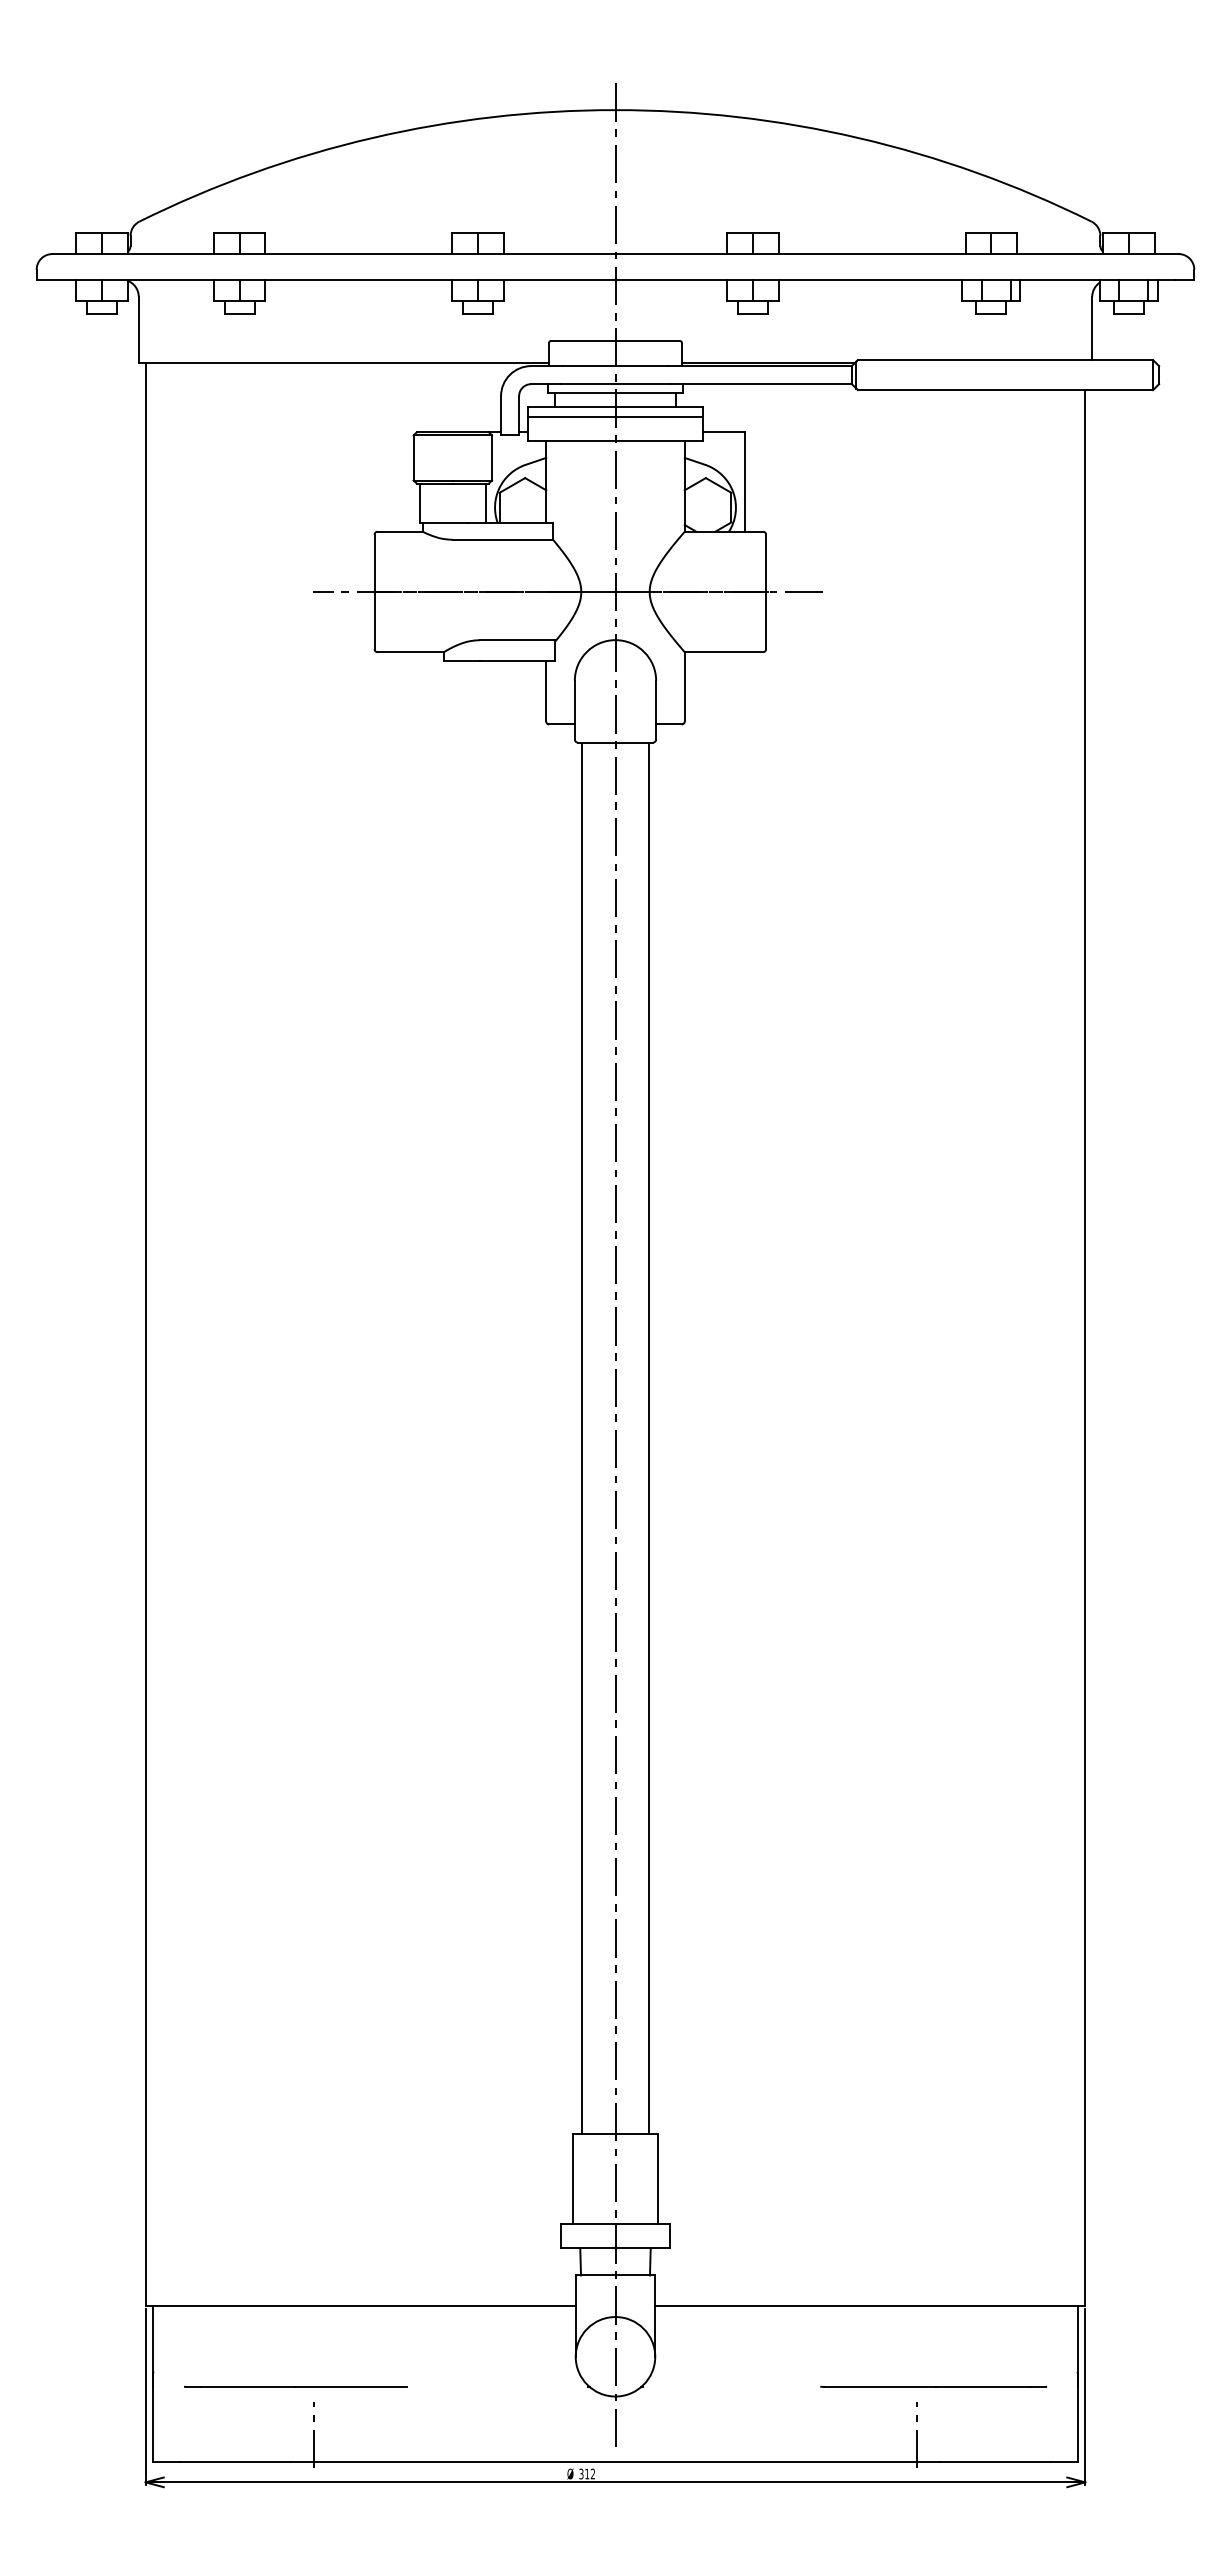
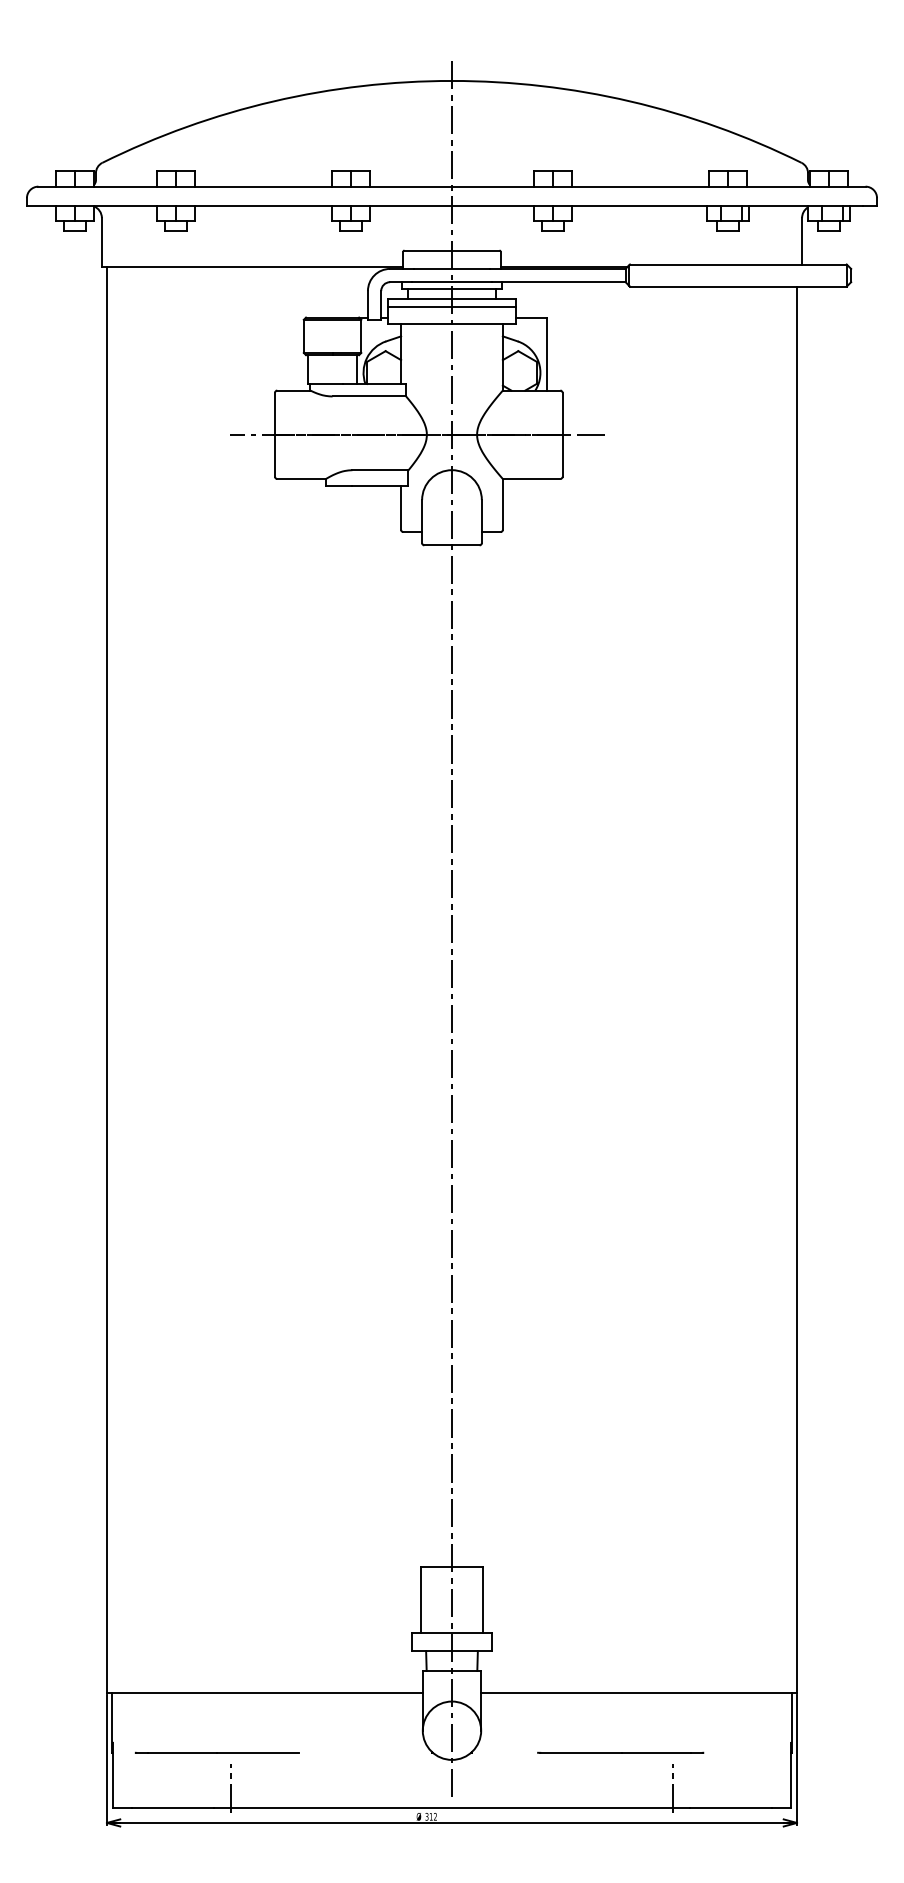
line: (582, 1438) -> (427, 1056), removed
line: (648, 1438) -> (476, 1056), removed
line: (933, 2386) -> (620, 1752), moved

